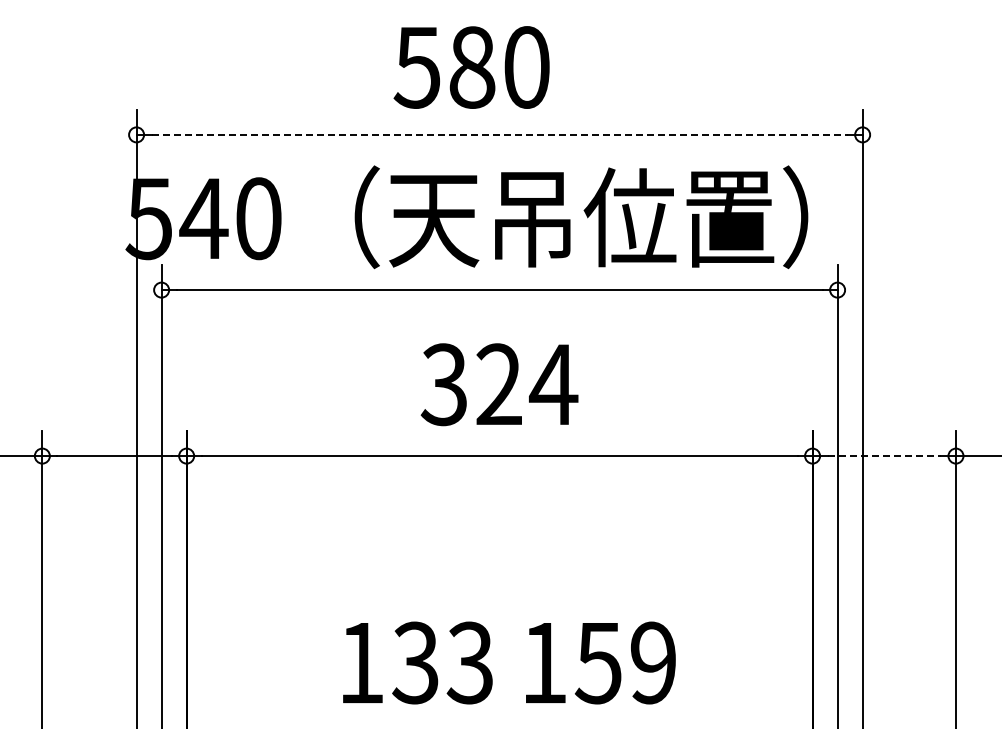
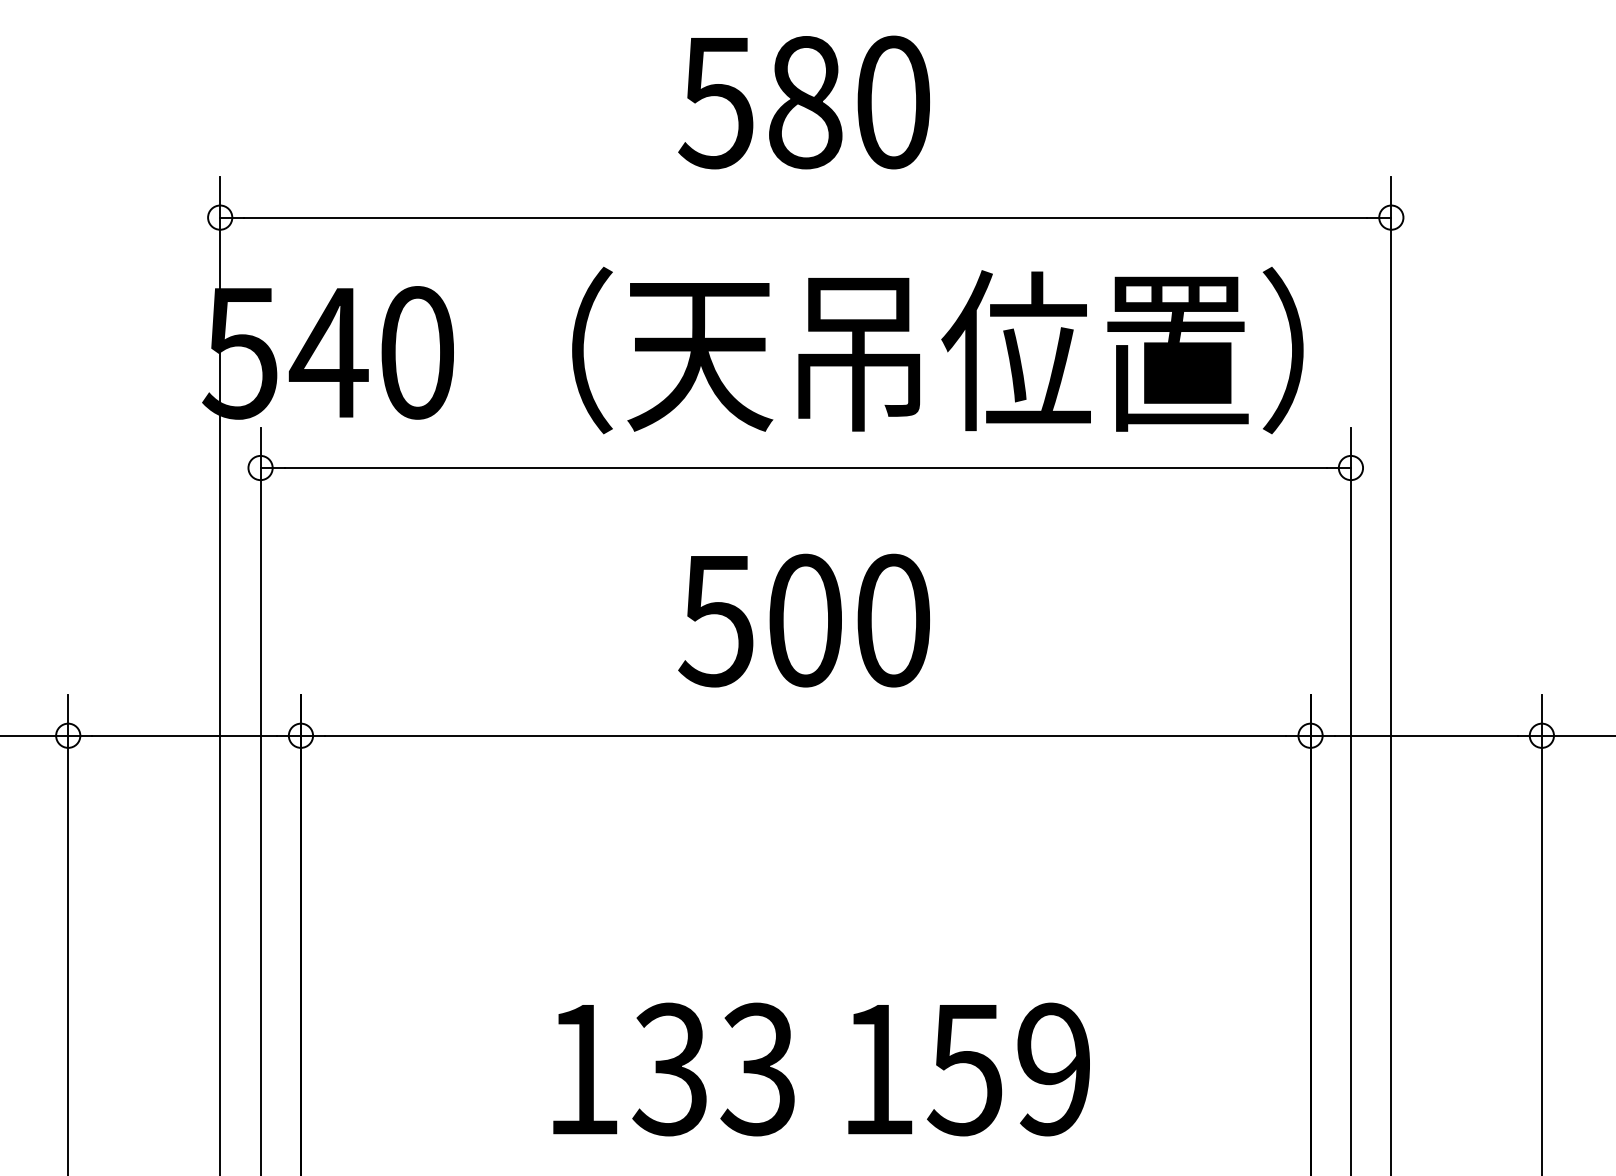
text: (471, 67) -> (803, 102), moved
line: (500, 134) -> (807, 217), dashed -> solid
text: (499, 384) -> (805, 620), 324 -> 500
line: (884, 456) -> (1426, 736), dashed -> solid

